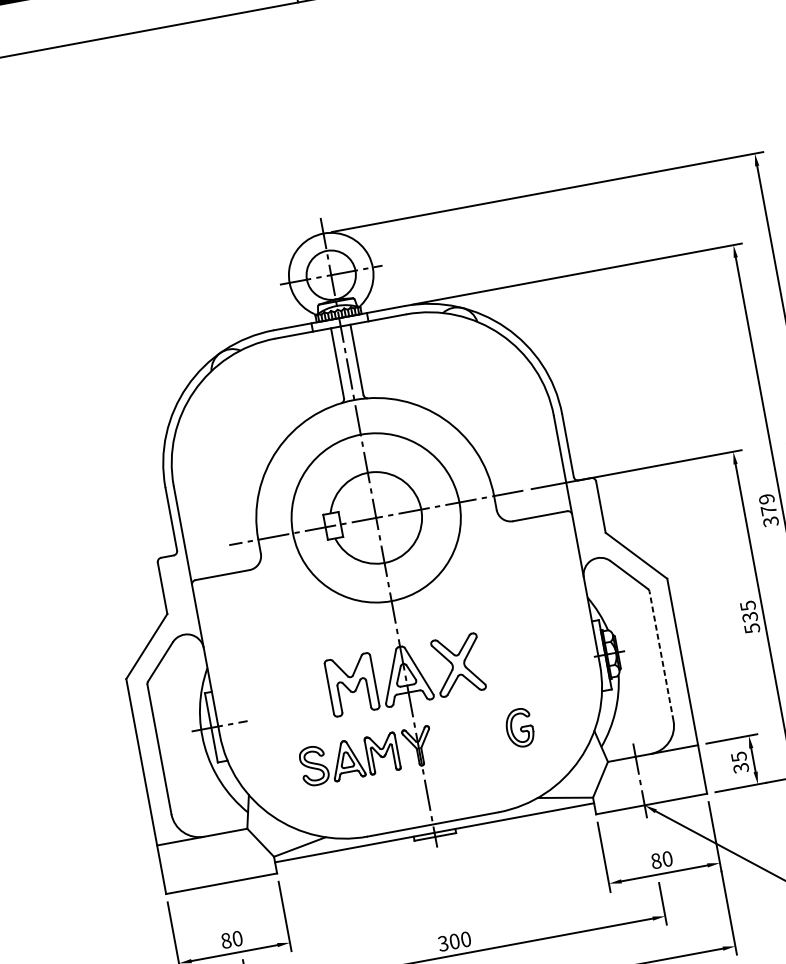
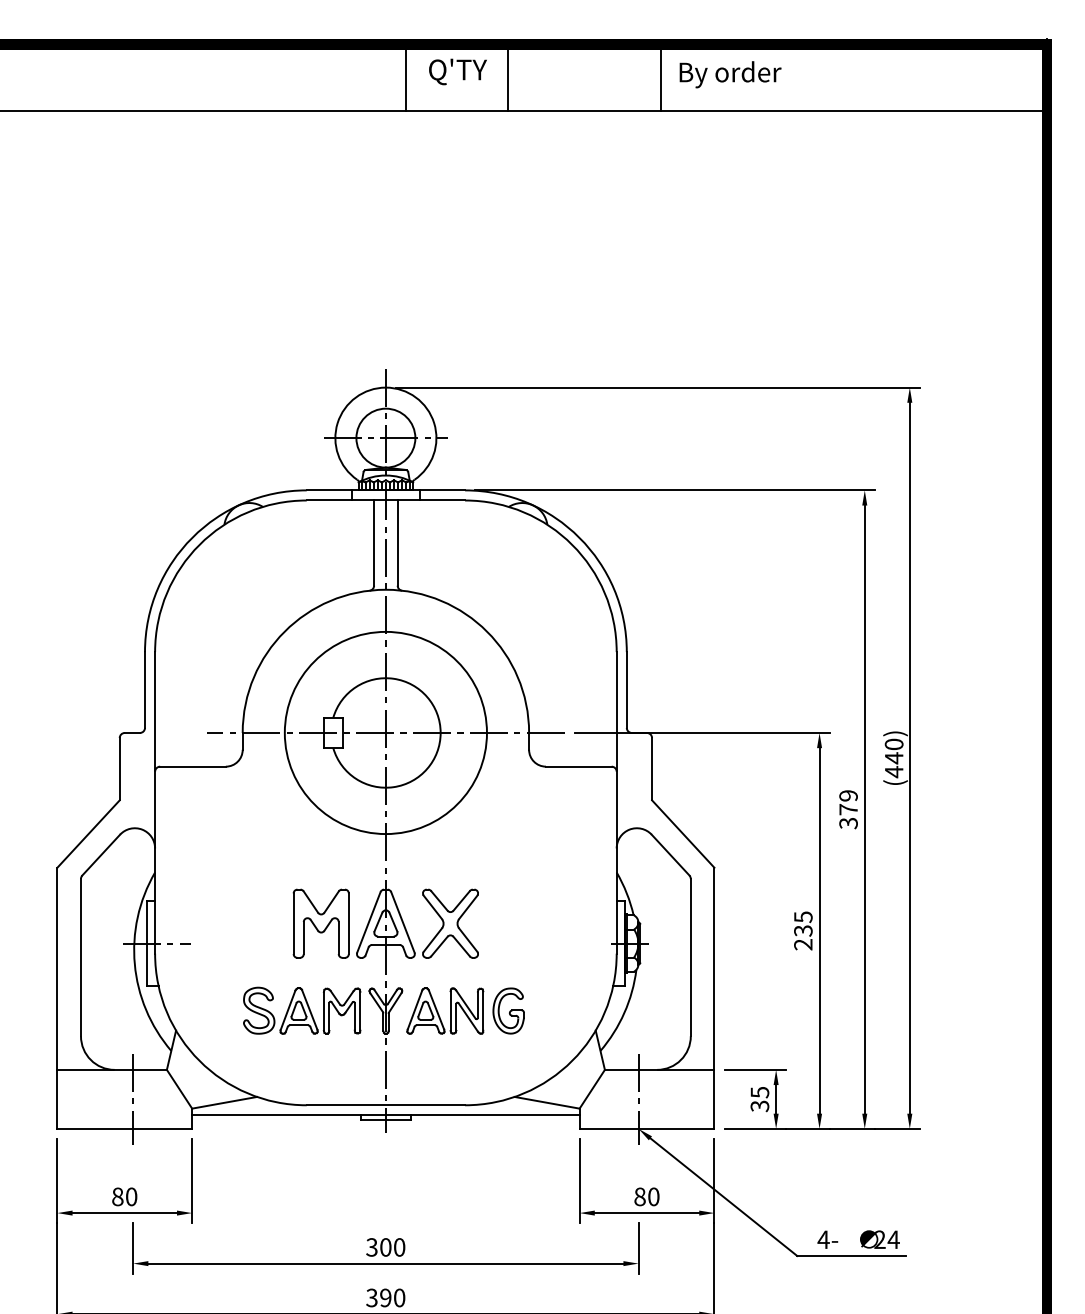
text: (752, 628) -> (803, 944), 535 -> 235
line: (661, 656) -> (690, 957), dashed -> solid
part: (467, 737) -> (445, 1010), added
line: (224, 857) -> (133, 1098), added

